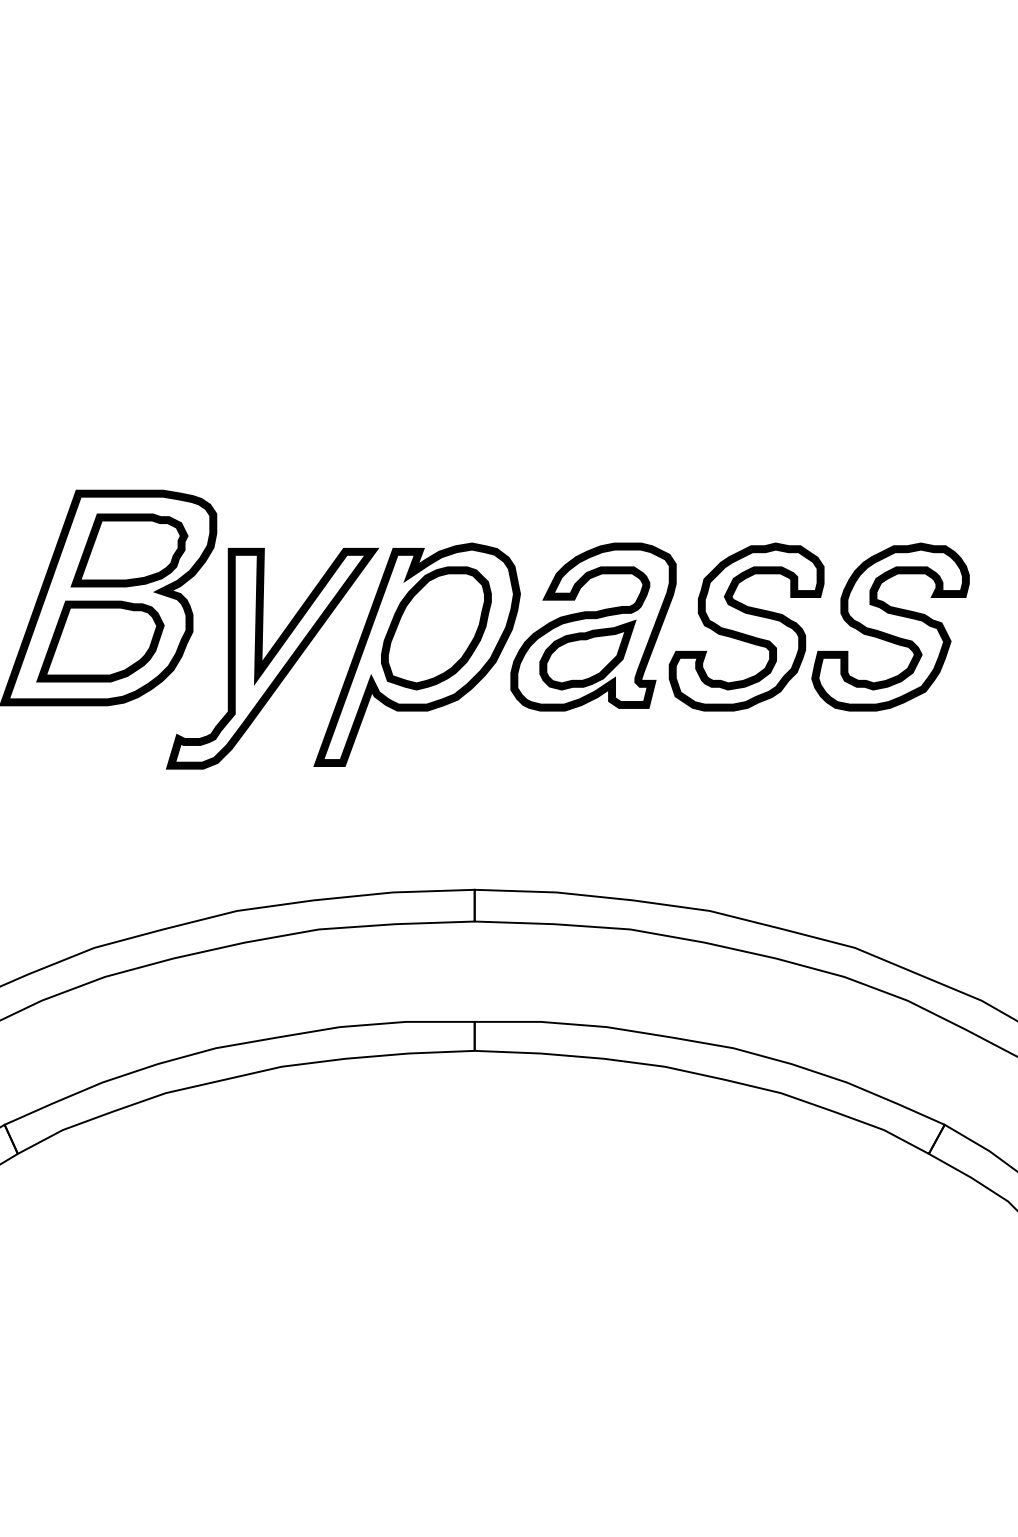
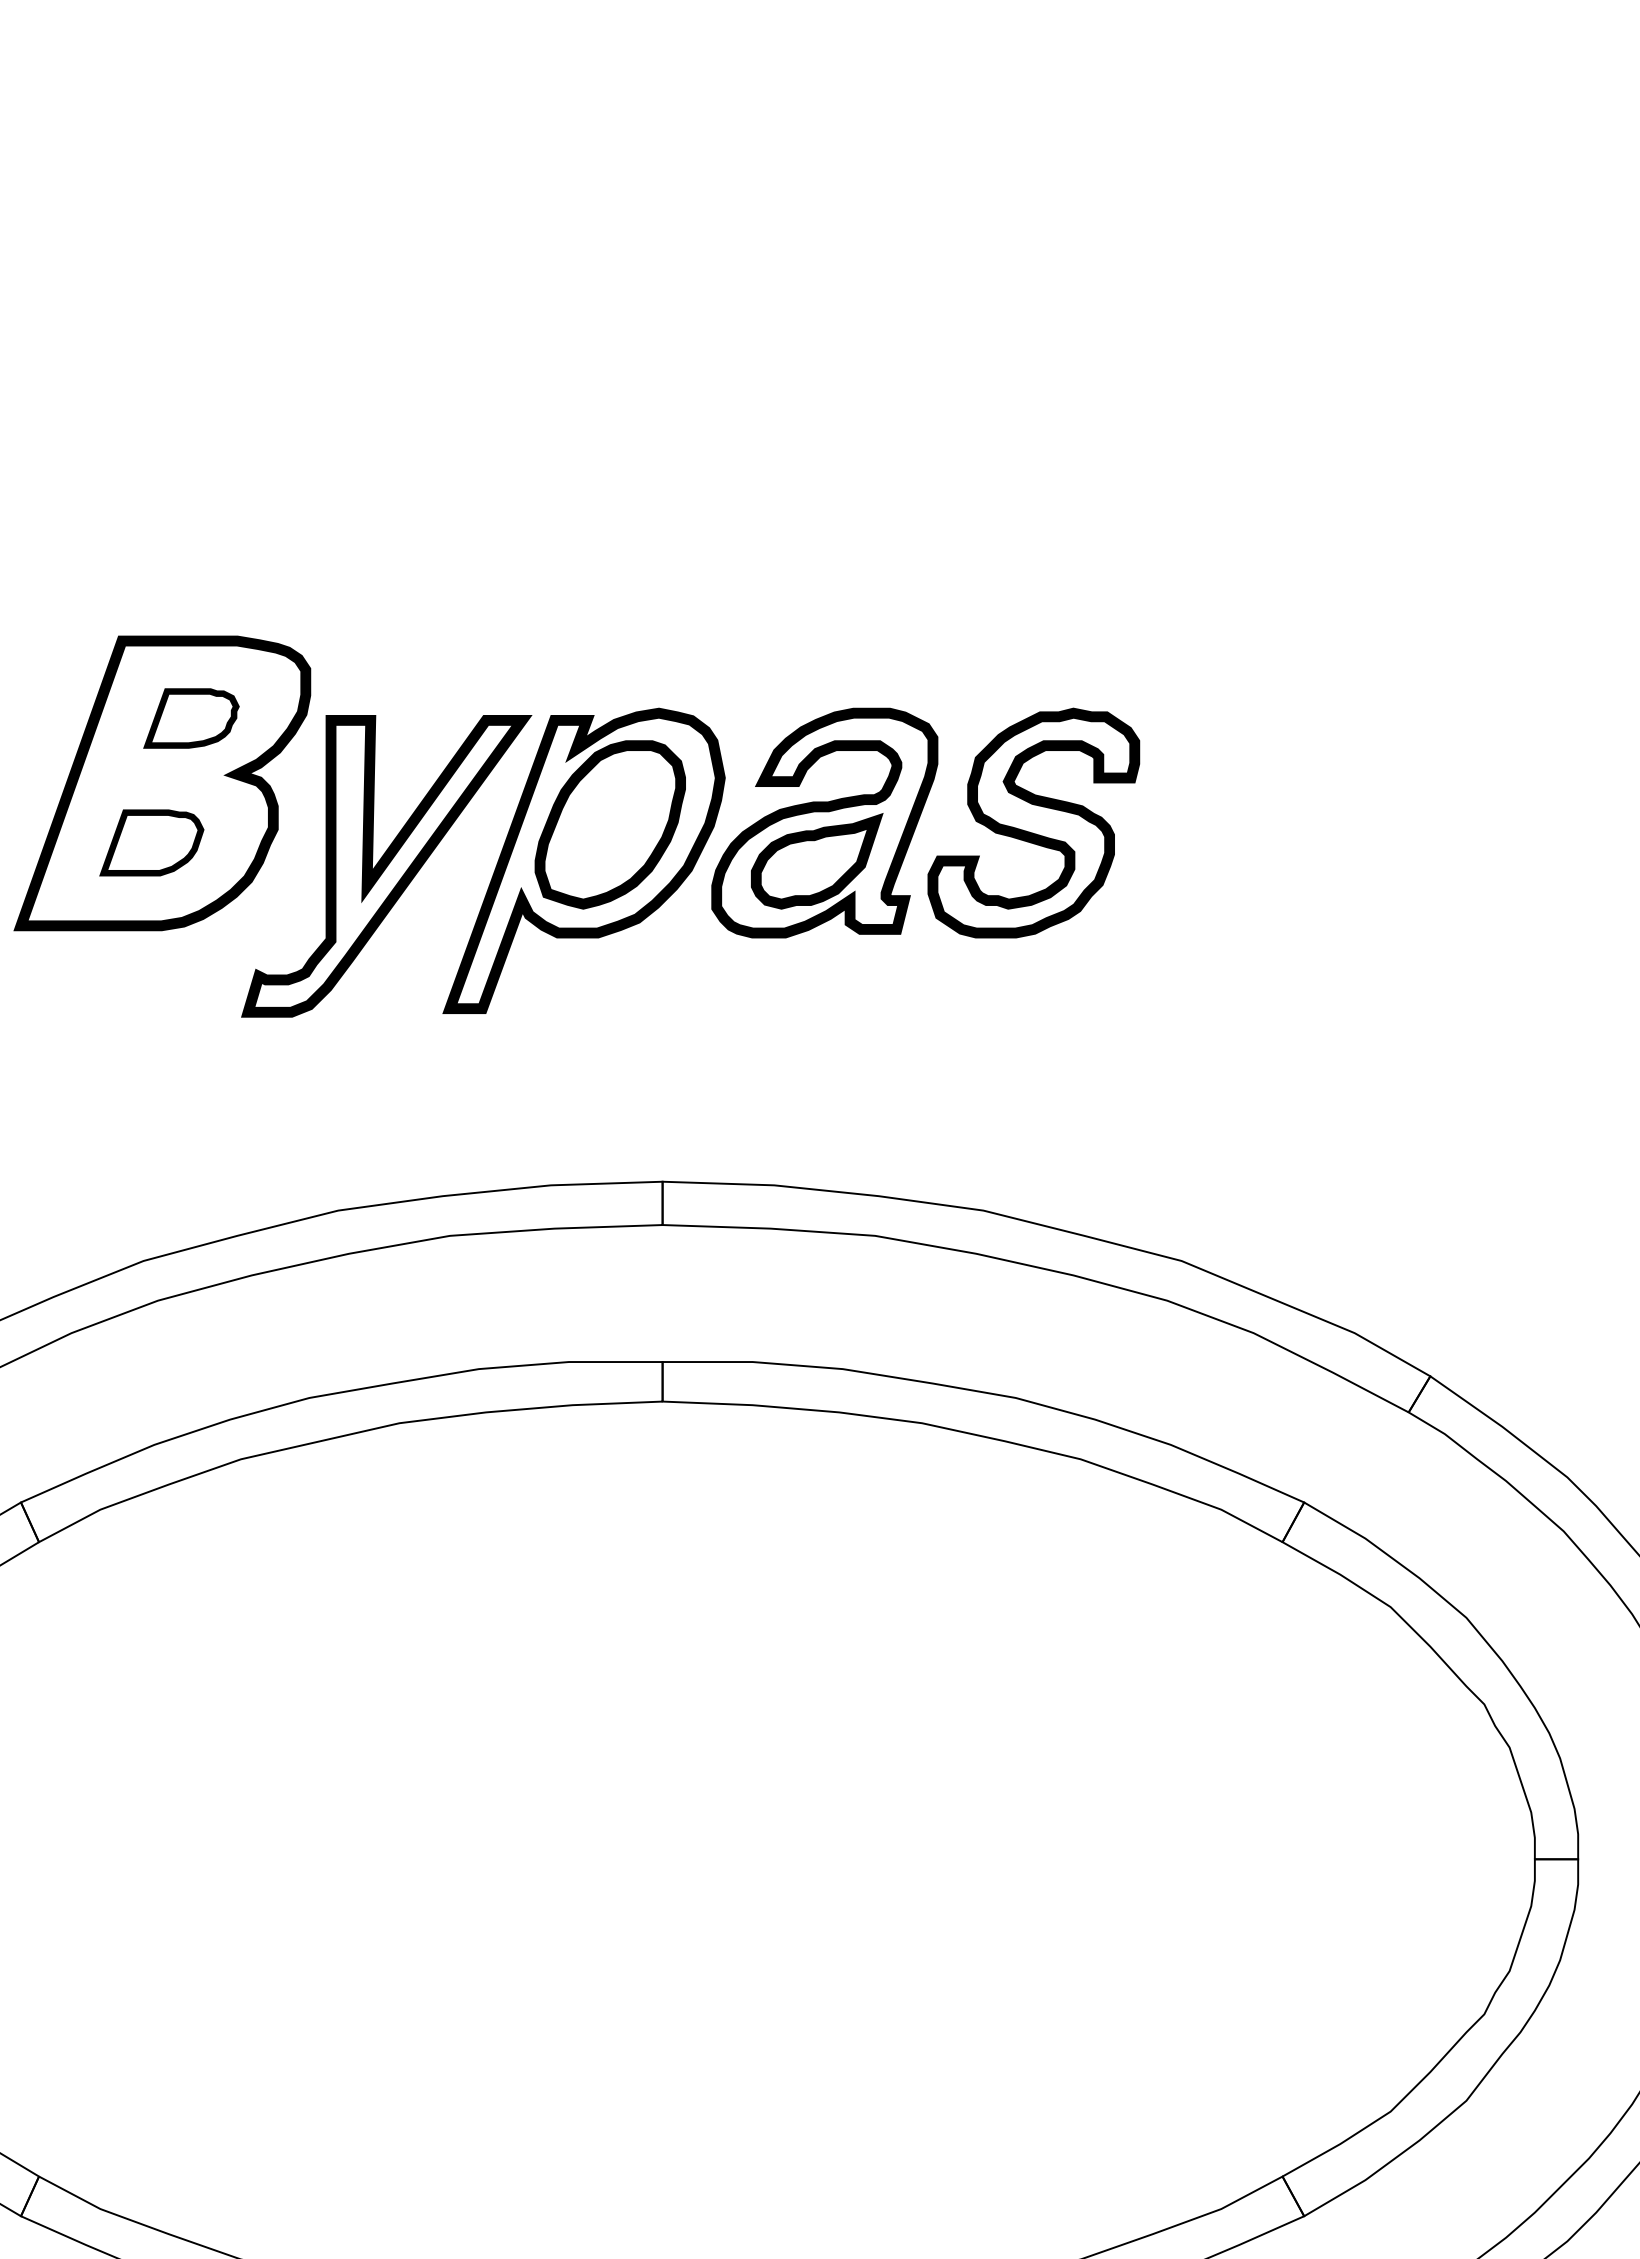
part: (129, 550) -> (191, 718), size x0.6
part: (890, 626) -> (1230, 822), removed
part: (100, 641) -> (151, 842), size x0.6

